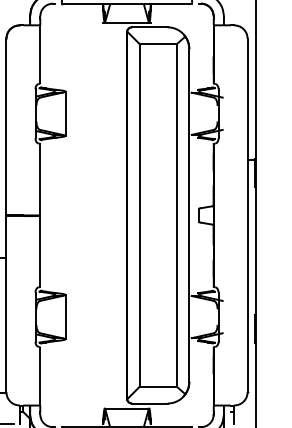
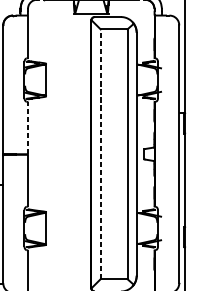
line: (40, 179) -> (28, 128), solid -> dashed
line: (139, 214) -> (100, 153), solid -> dashed

